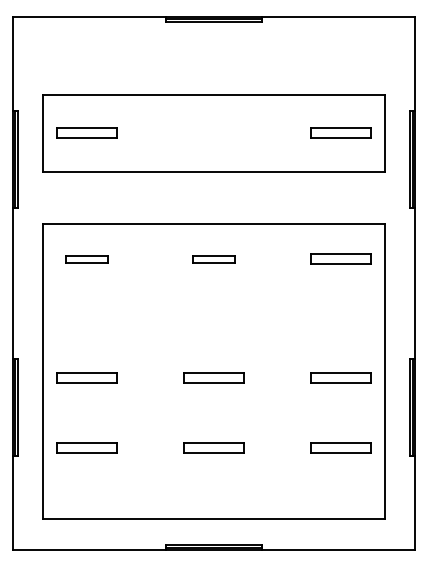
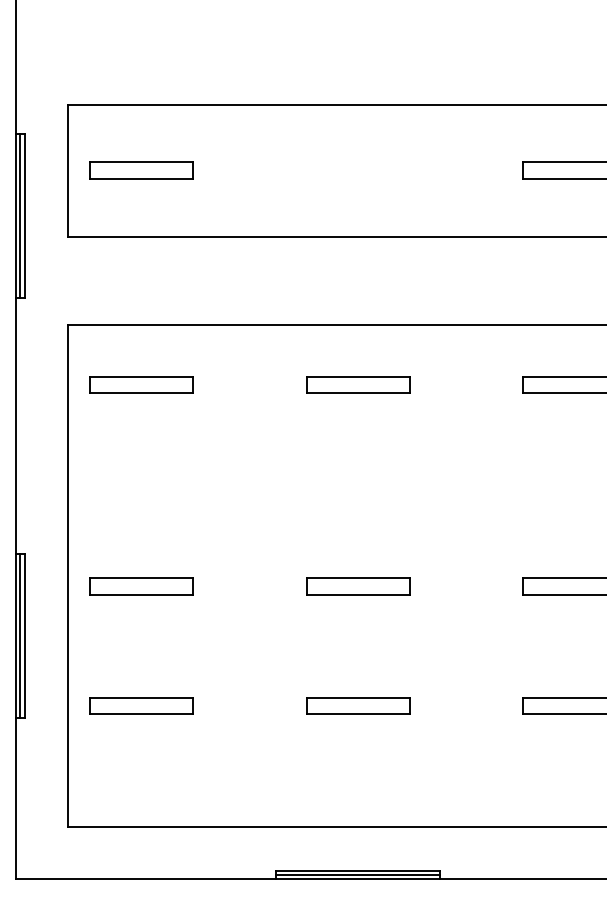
part: (86, 258) -> (141, 383), size x1.43
part: (213, 258) -> (357, 383), size x1.43

